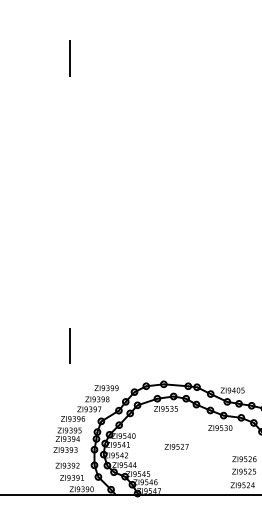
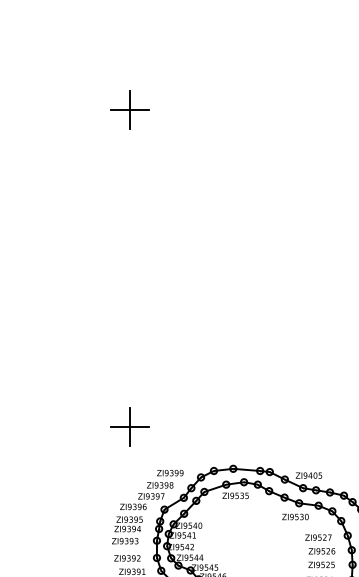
line: (70, 58) -> (130, 110), added
line: (70, 345) -> (130, 426), added
text: (176, 446) -> (318, 537), moved

